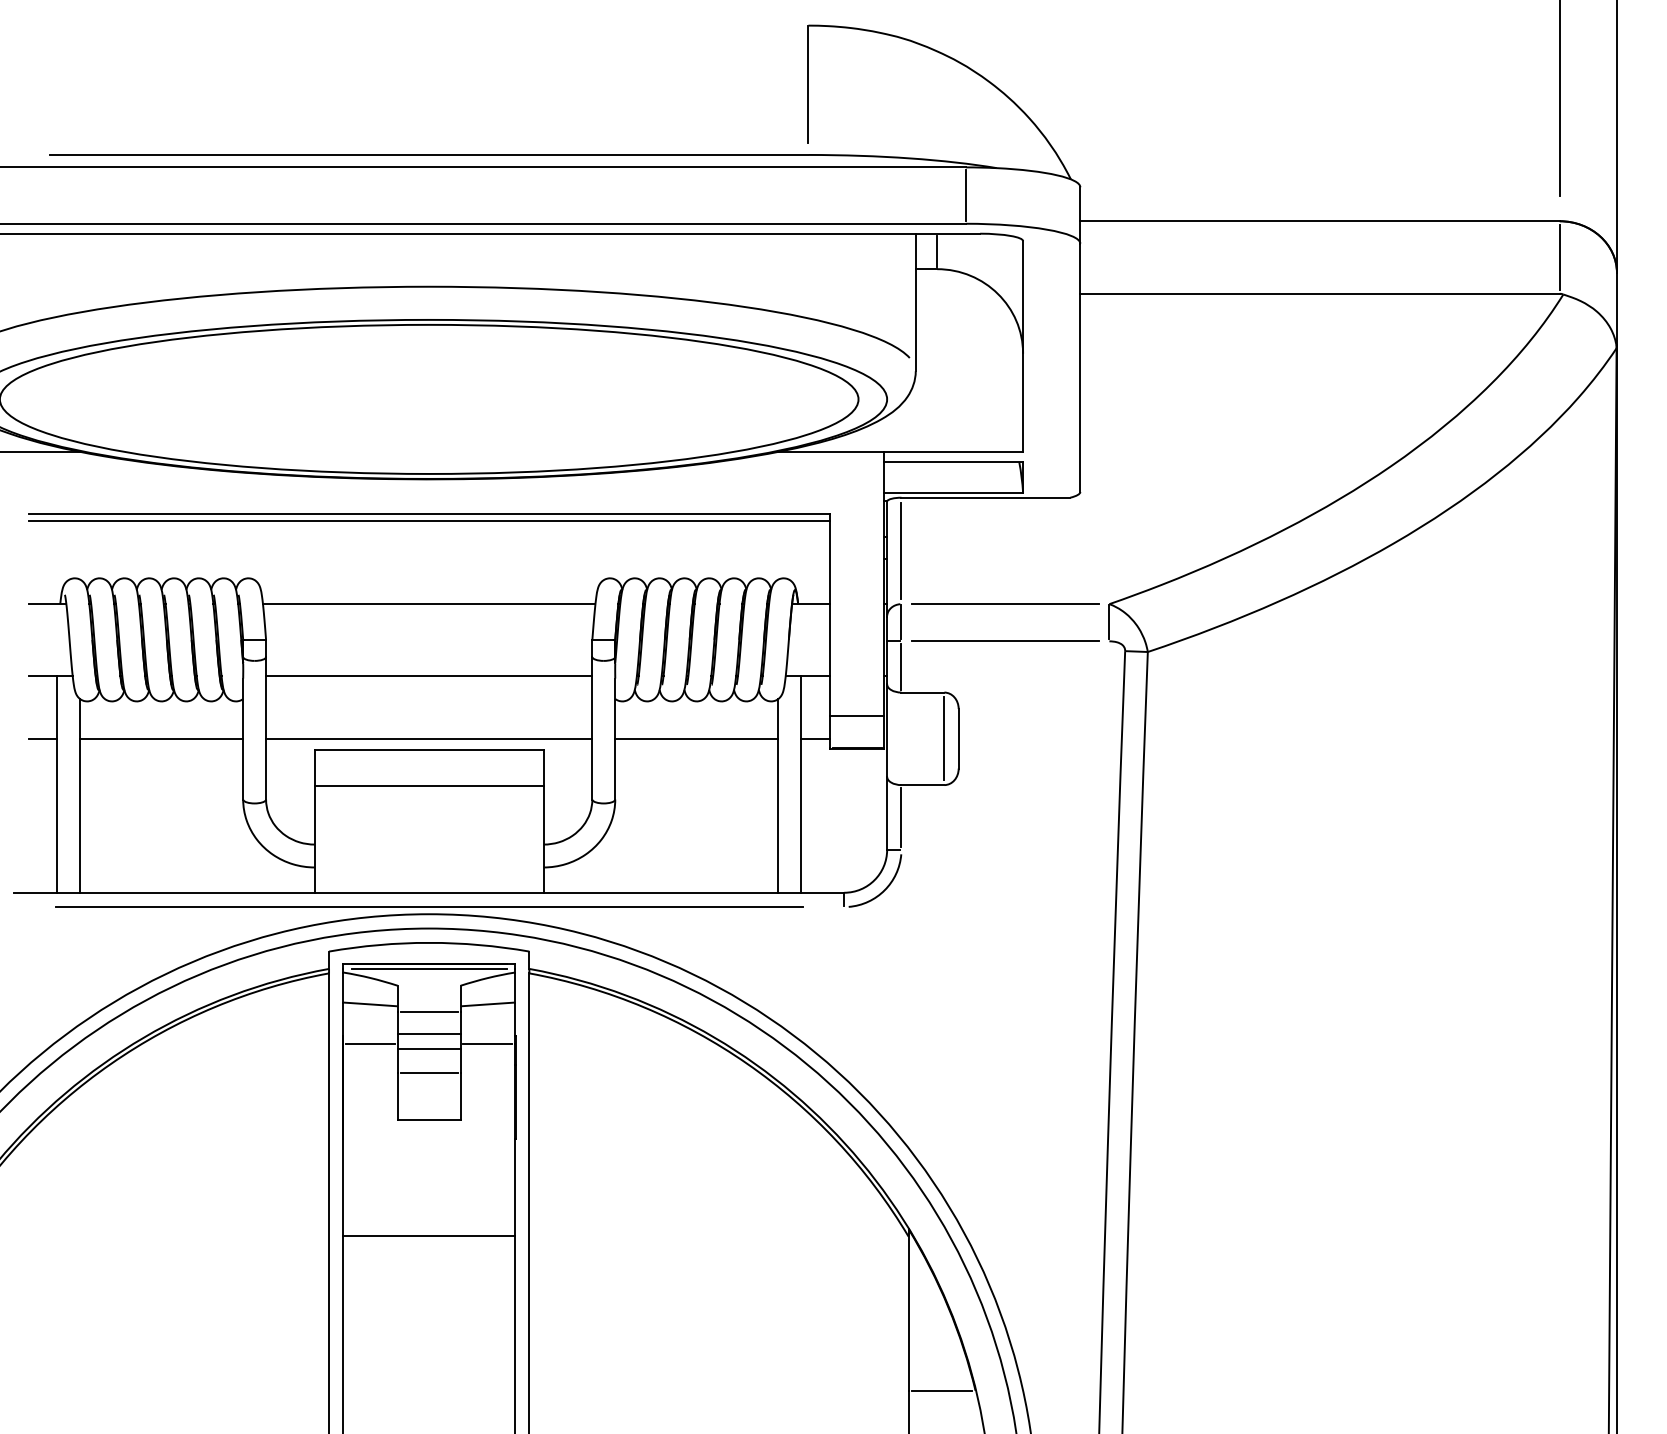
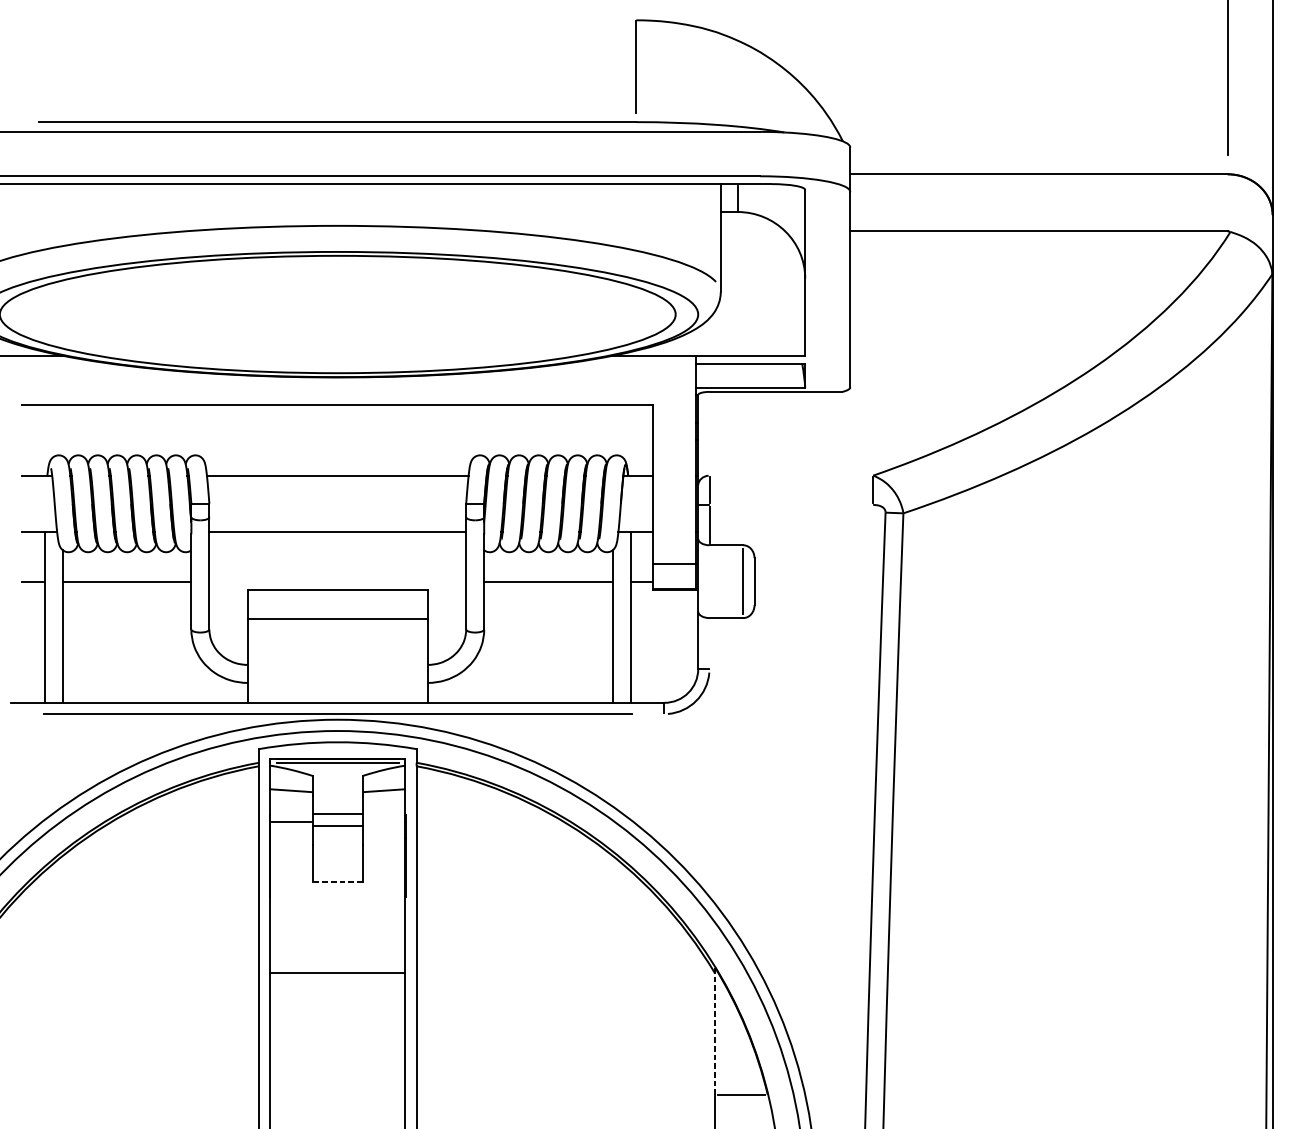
line: (965, 195) -> (759, 154), removed
line: (1559, 257) -> (1227, 202), removed
line: (428, 521) -> (337, 410), removed
line: (901, 550) -> (709, 433), removed
line: (1005, 603) -> (791, 475), removed
line: (1005, 641) -> (791, 505), removed
line: (429, 738) -> (338, 581), removed
line: (901, 817) -> (709, 643), removed
line: (428, 1011) -> (337, 796), removed
line: (487, 1043) -> (383, 821), removed
line: (428, 1073) -> (337, 845), removed
line: (428, 1120) -> (337, 882), solid -> dashed
line: (908, 1309) -> (715, 1030), solid -> dashed

